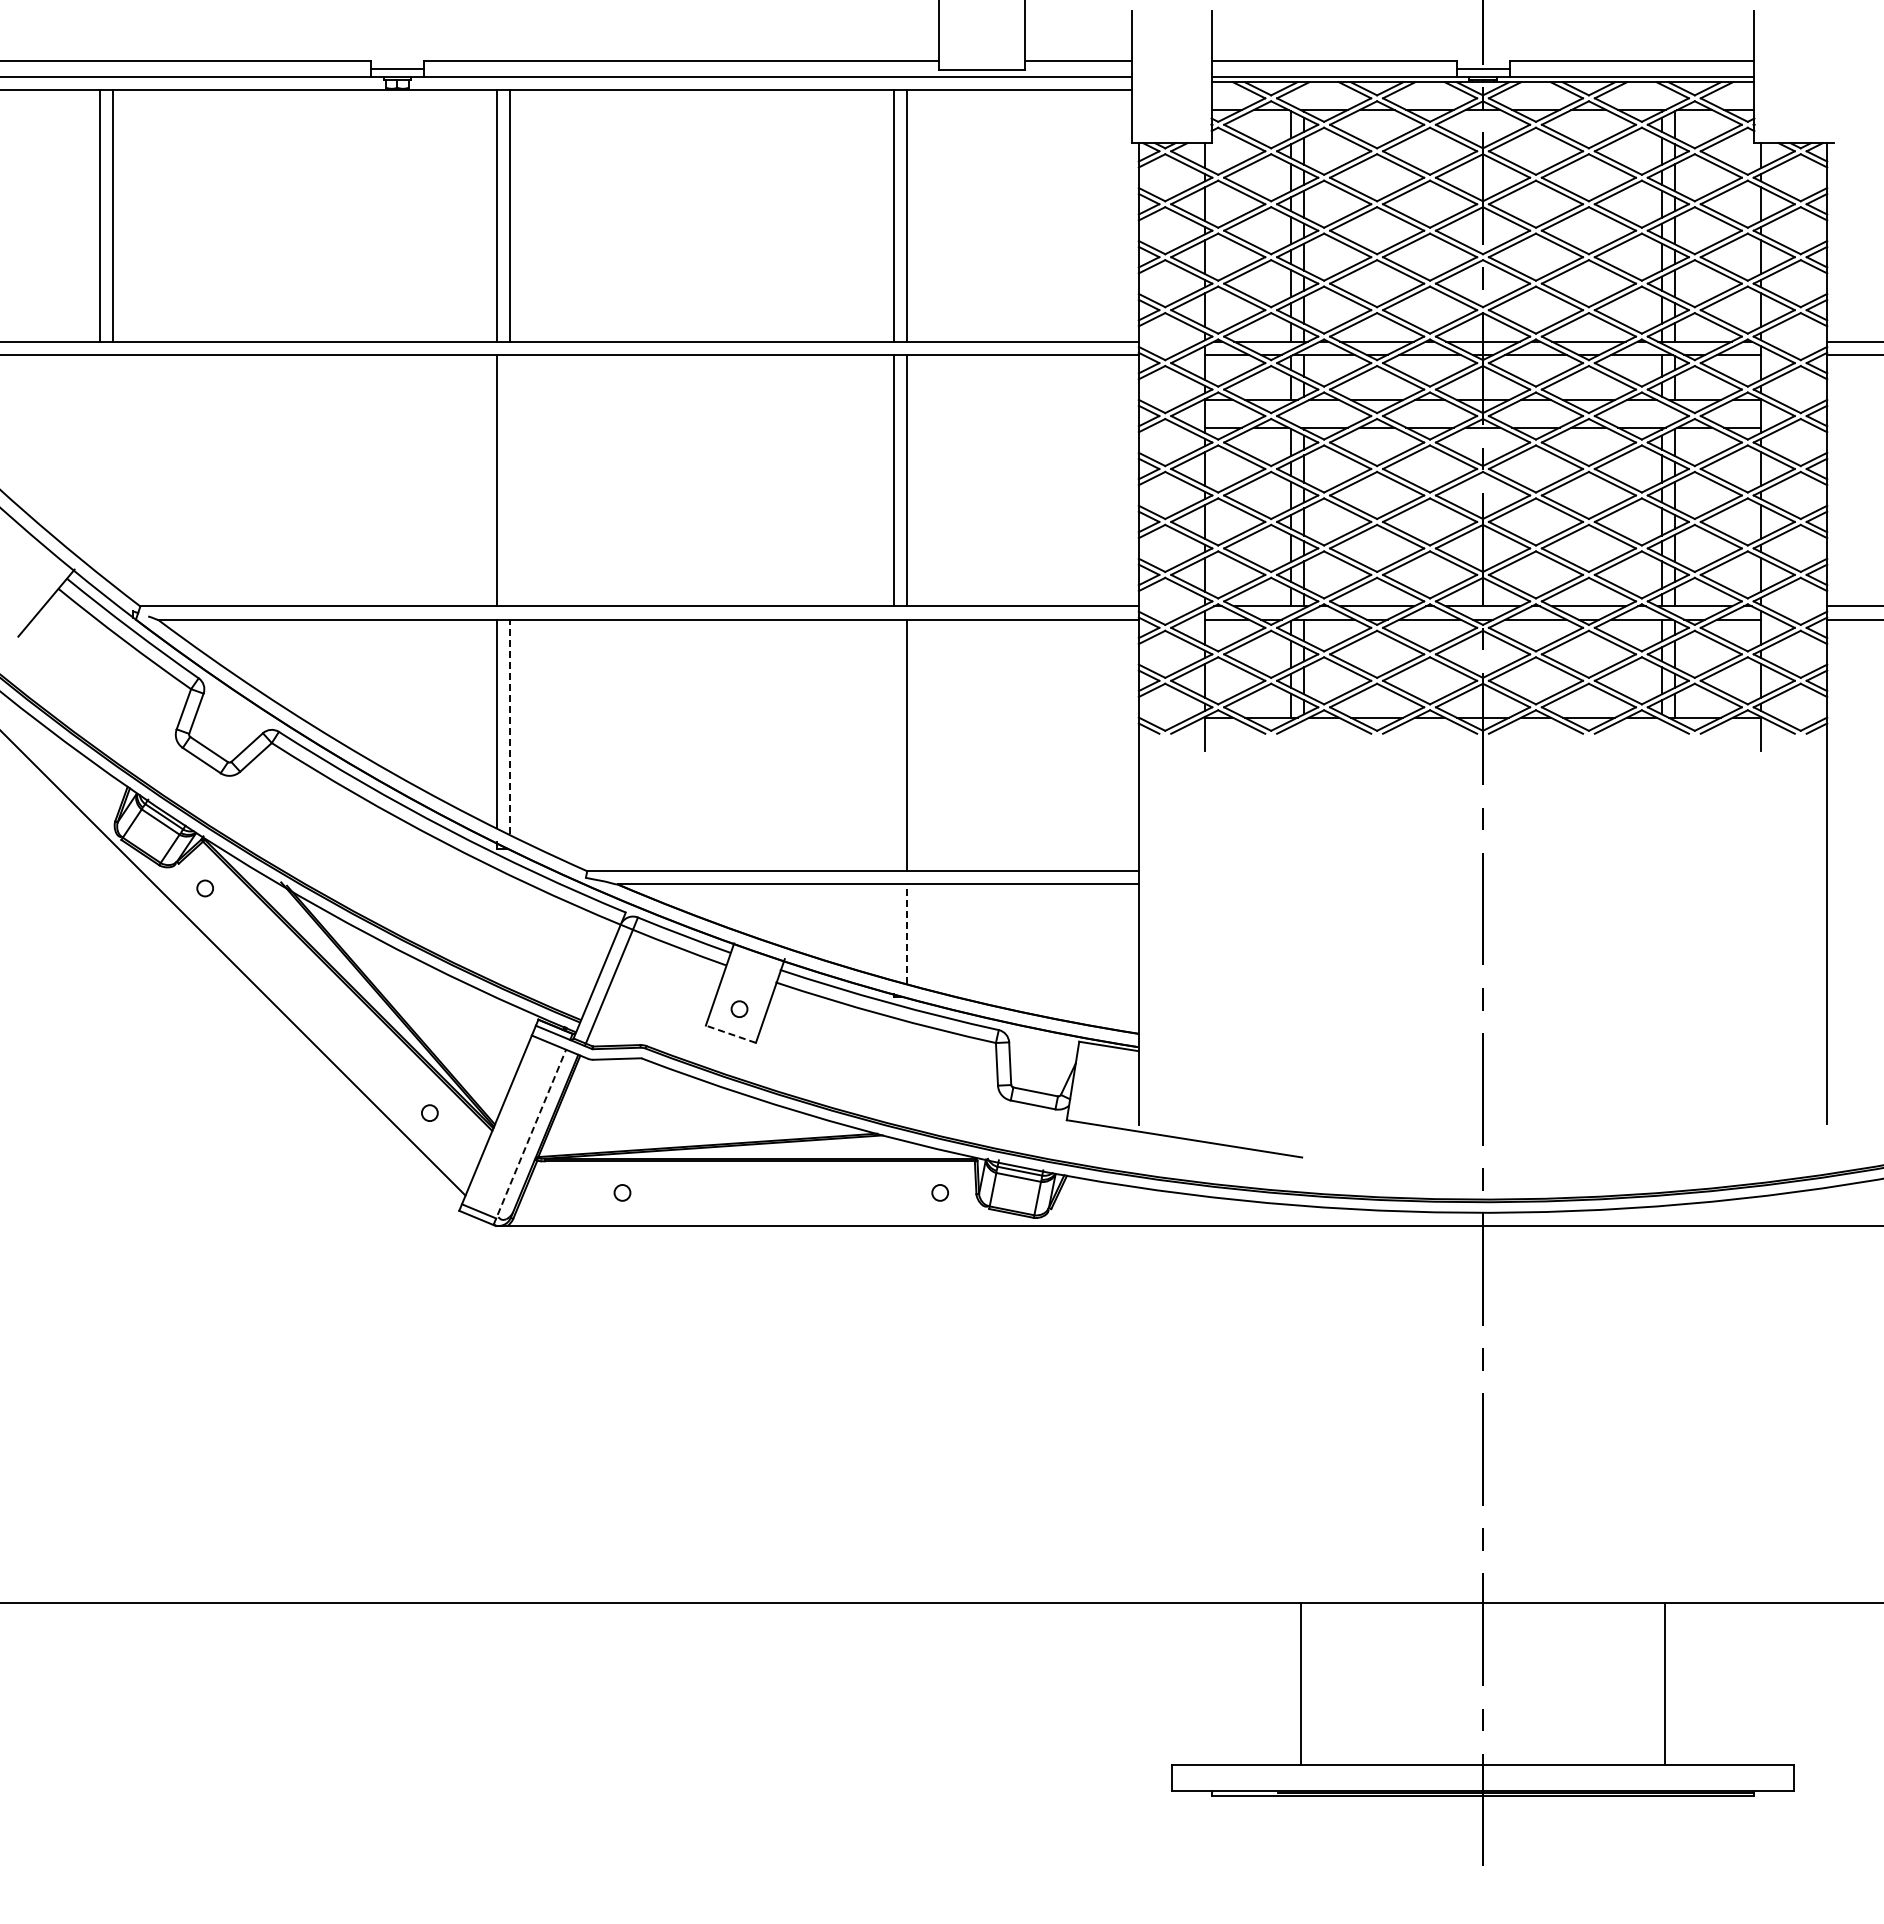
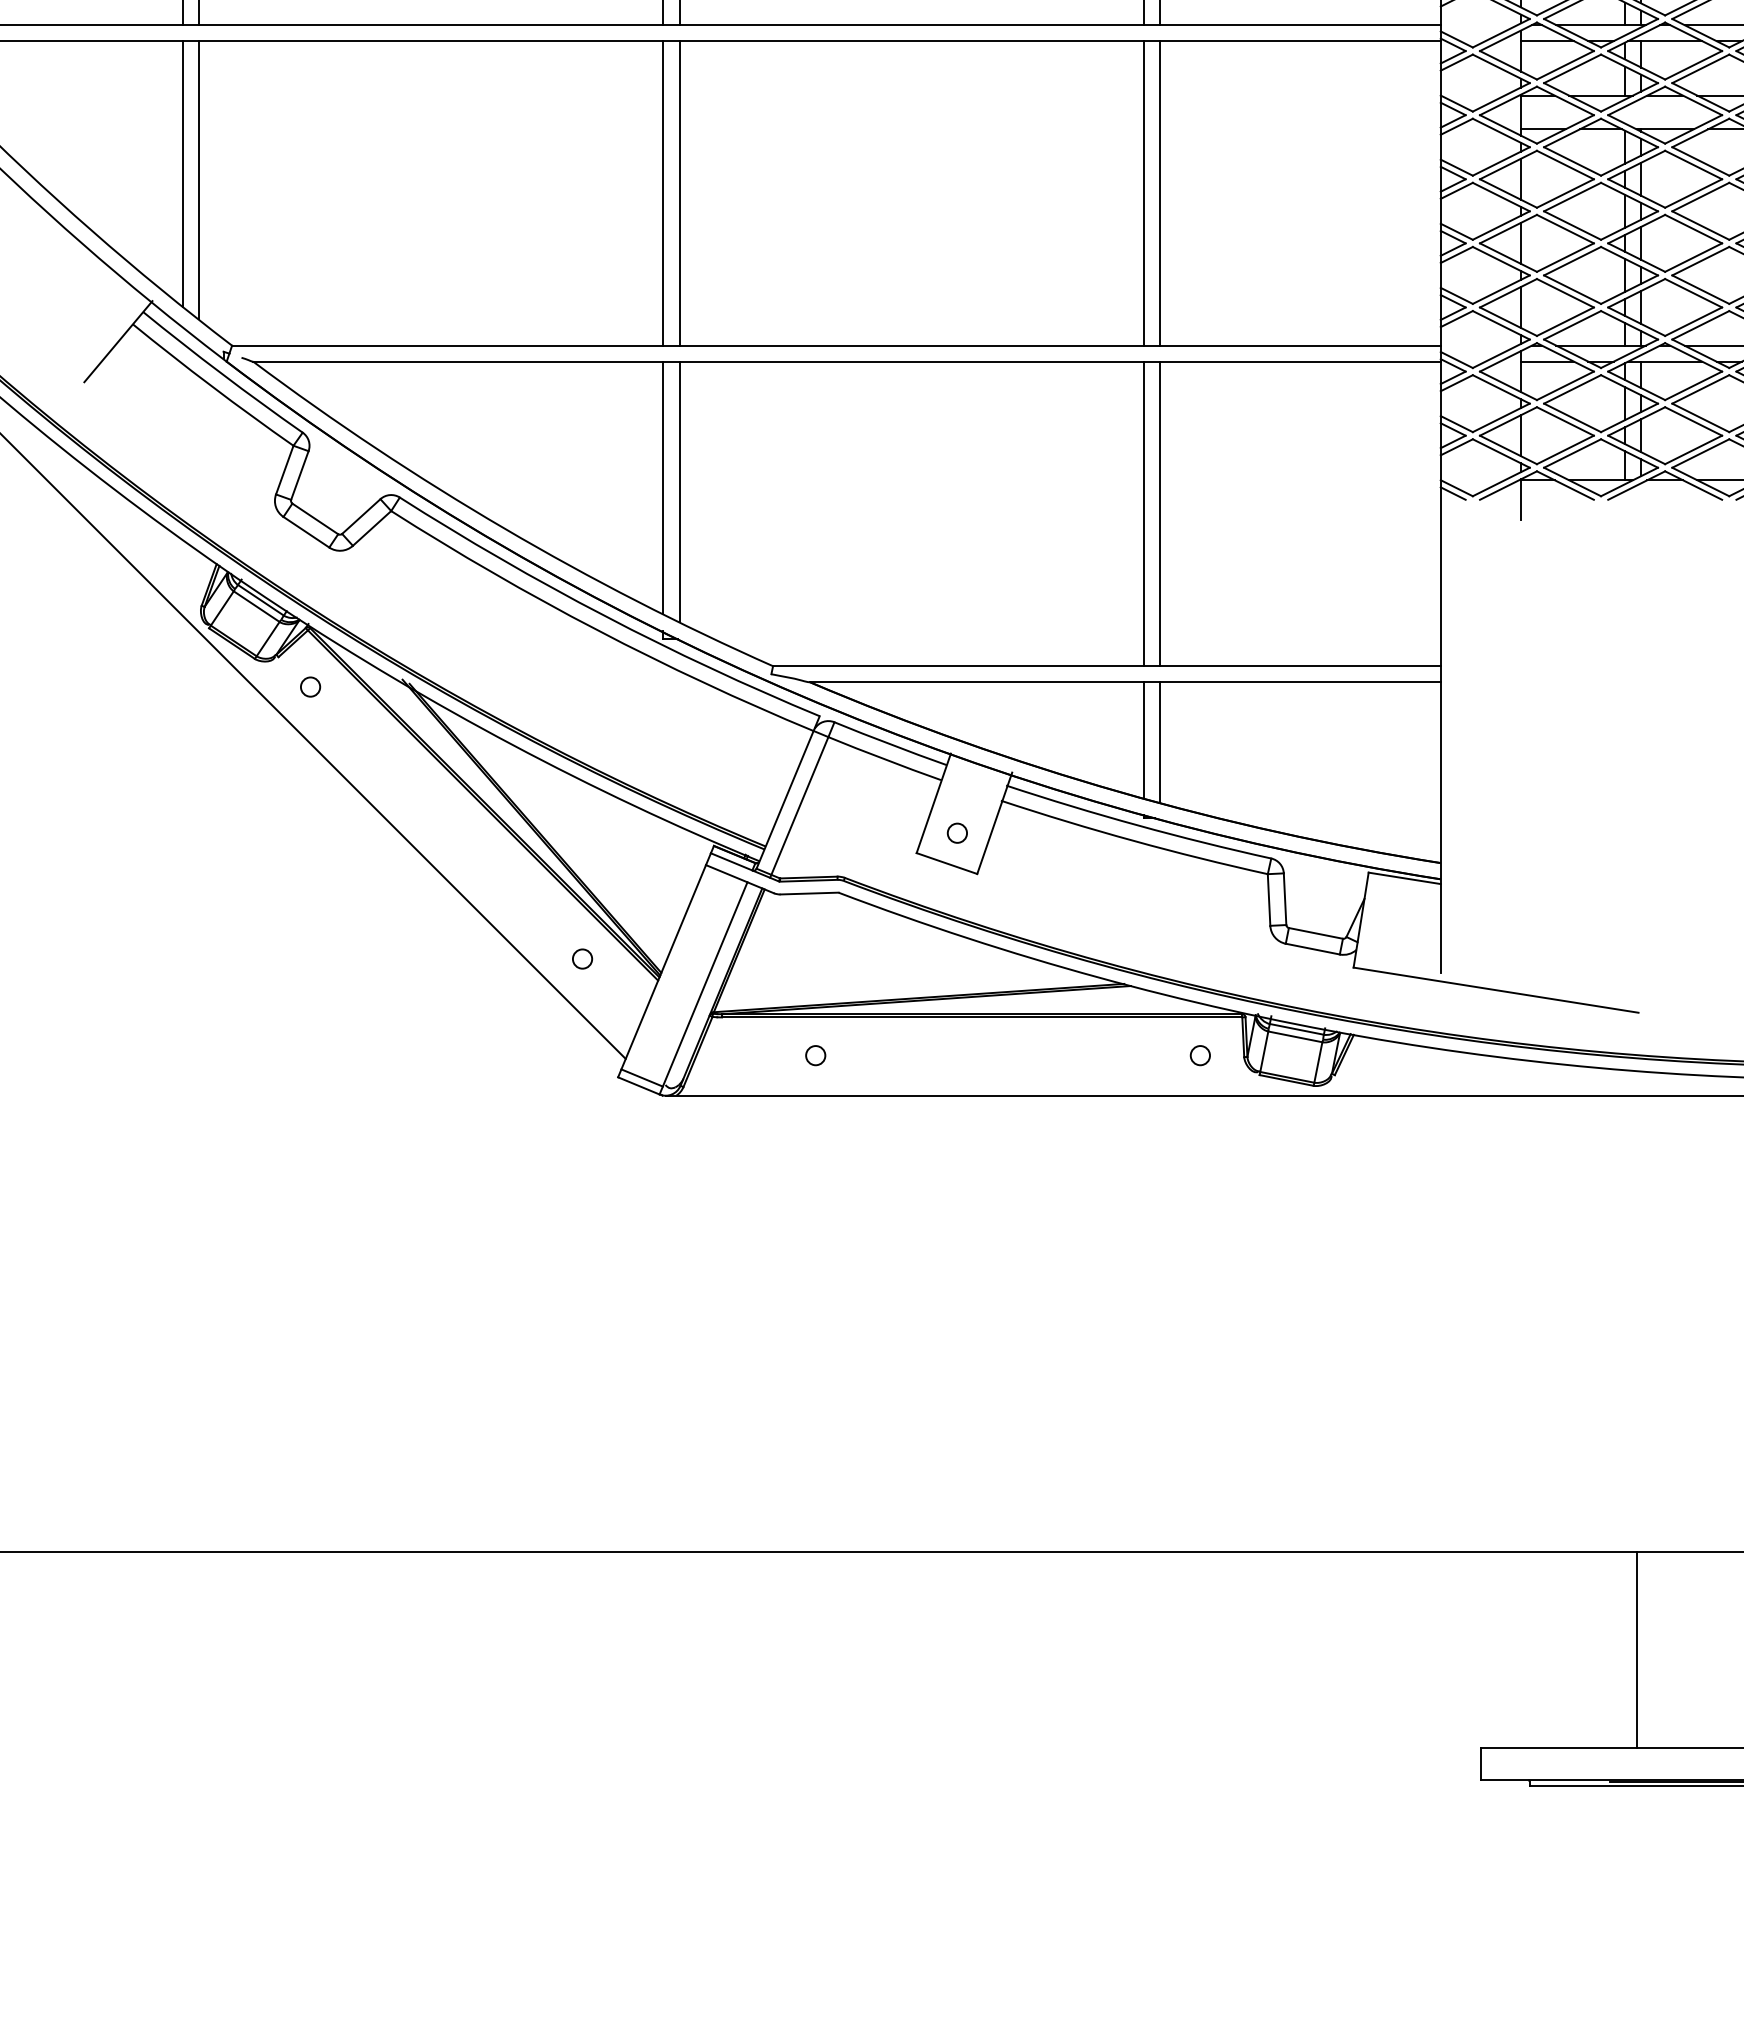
line: (99, 464) -> (182, 173), added
line: (112, 469) -> (198, 179), added
line: (509, 480) -> (678, 193), added
line: (509, 726) -> (678, 490), dashed -> solid
line: (893, 745) -> (1143, 513), added
line: (893, 932) -> (1143, 740), added
line: (907, 934) -> (1160, 742), dashed -> solid
line: (730, 1034) -> (946, 863), dashed -> solid
line: (529, 1137) -> (703, 988), dashed -> solid

